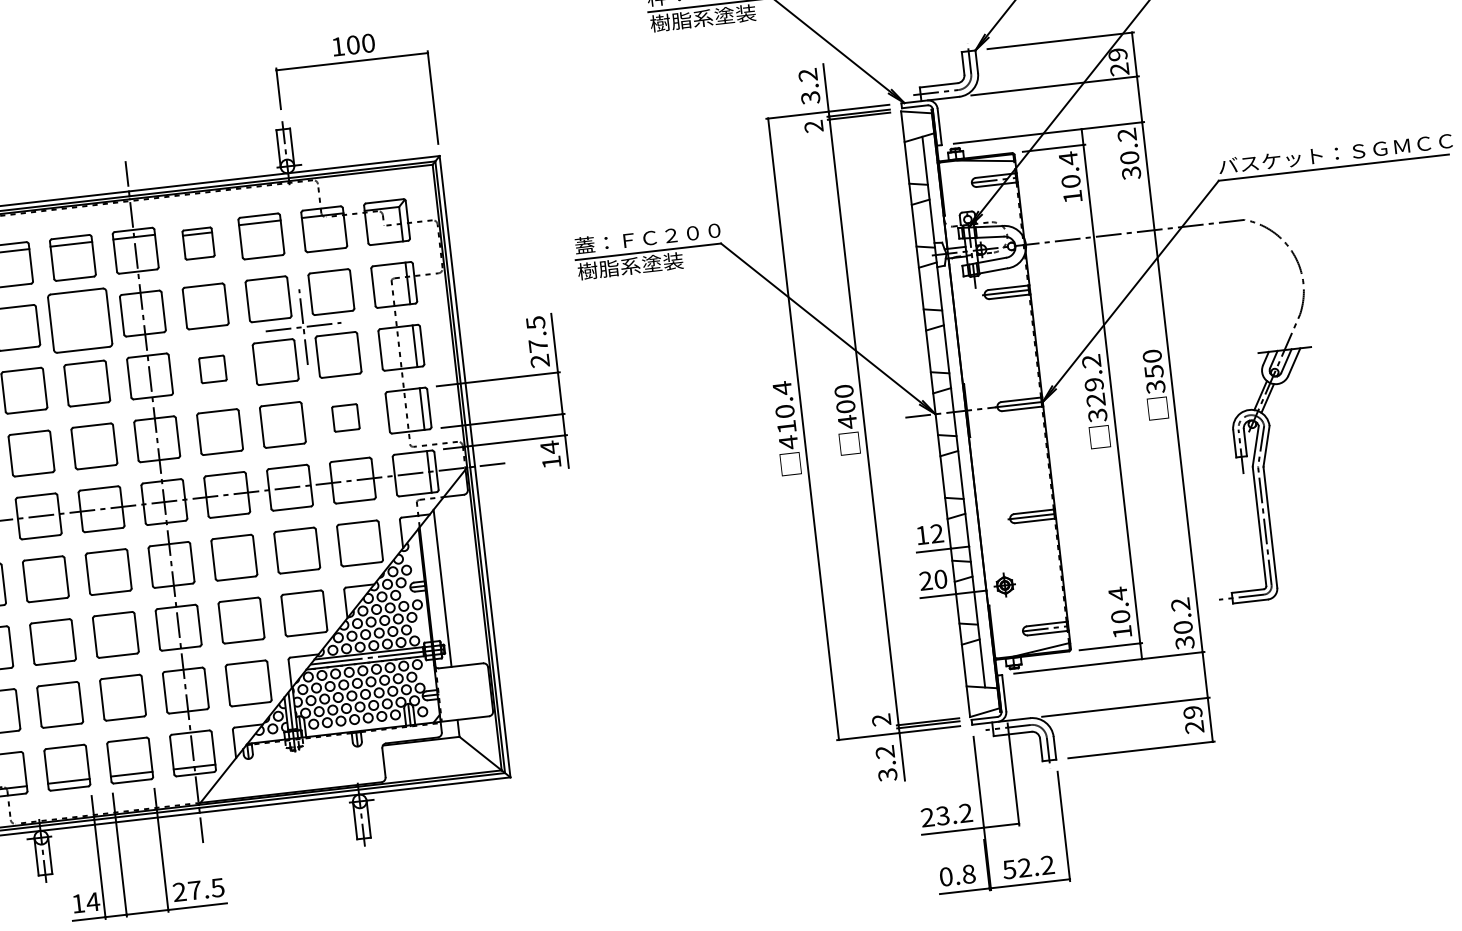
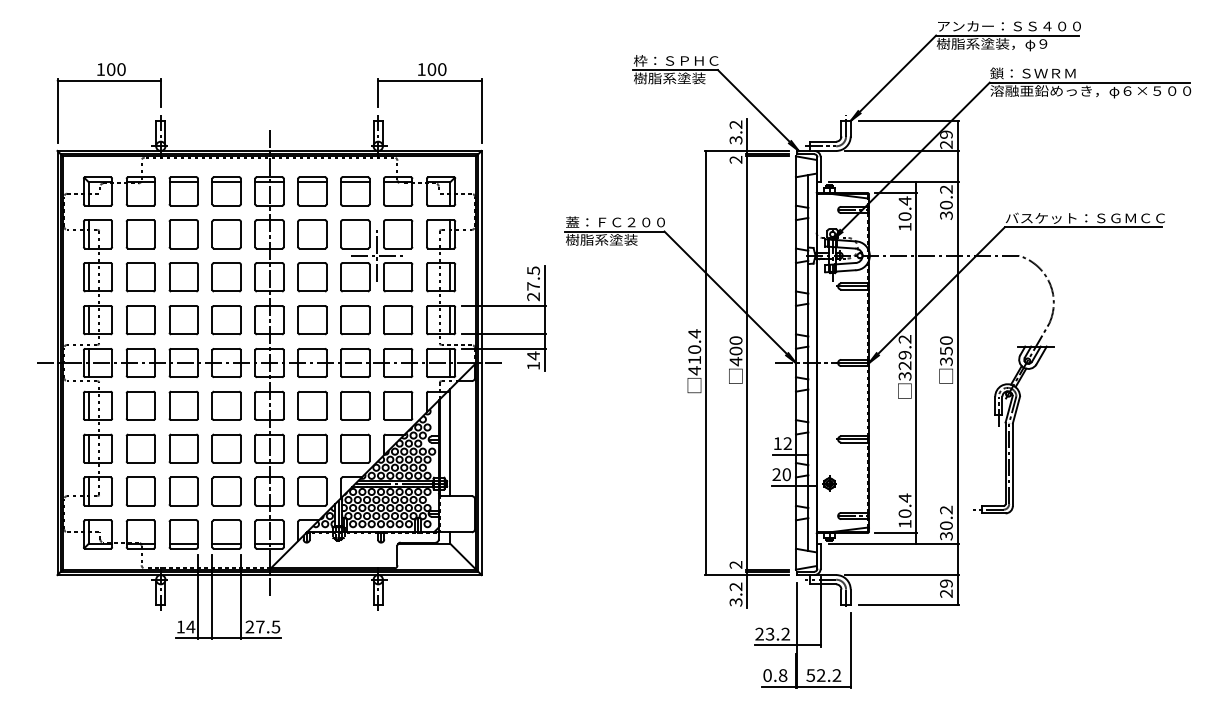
part: (198, 243) -> (312, 191), size x1.43
part: (79, 320) -> (226, 234), size x0.71
part: (213, 369) -> (312, 277), size x1.67
part: (346, 418) -> (398, 320), size x1.67

